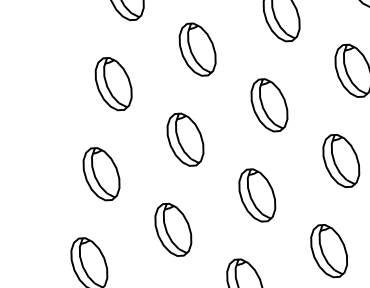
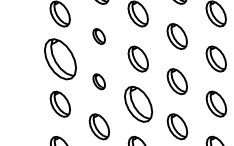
part: (196, 49) -> (98, 36), size x0.6
part: (112, 82) -> (59, 58), size x1.6
part: (183, 139) -> (98, 81), size x0.6
part: (255, 193) -> (137, 103), size x1.4

